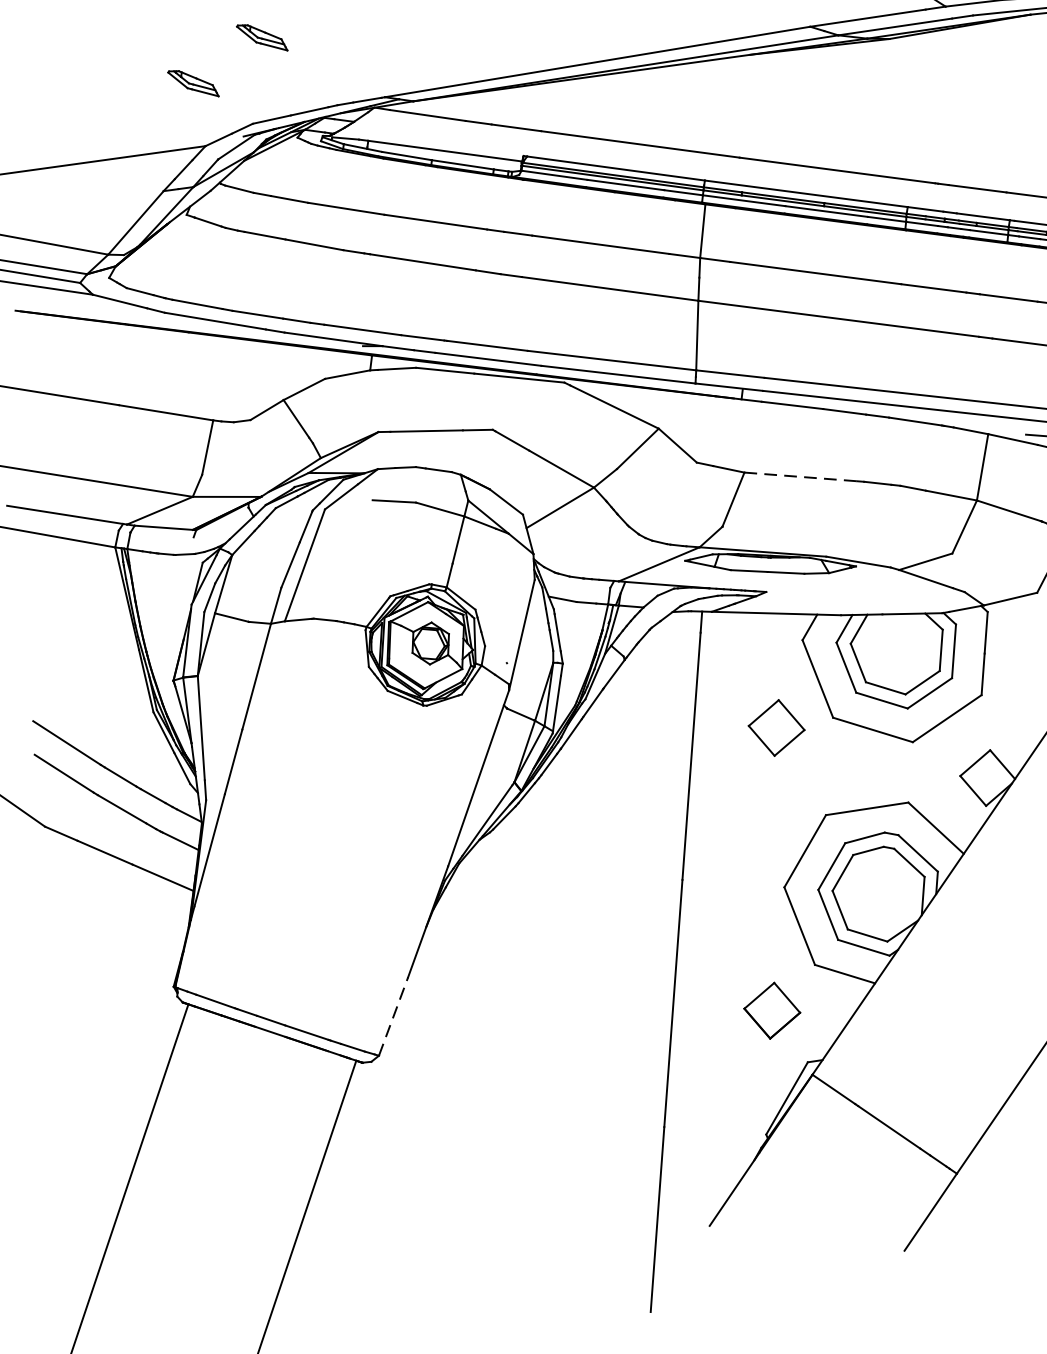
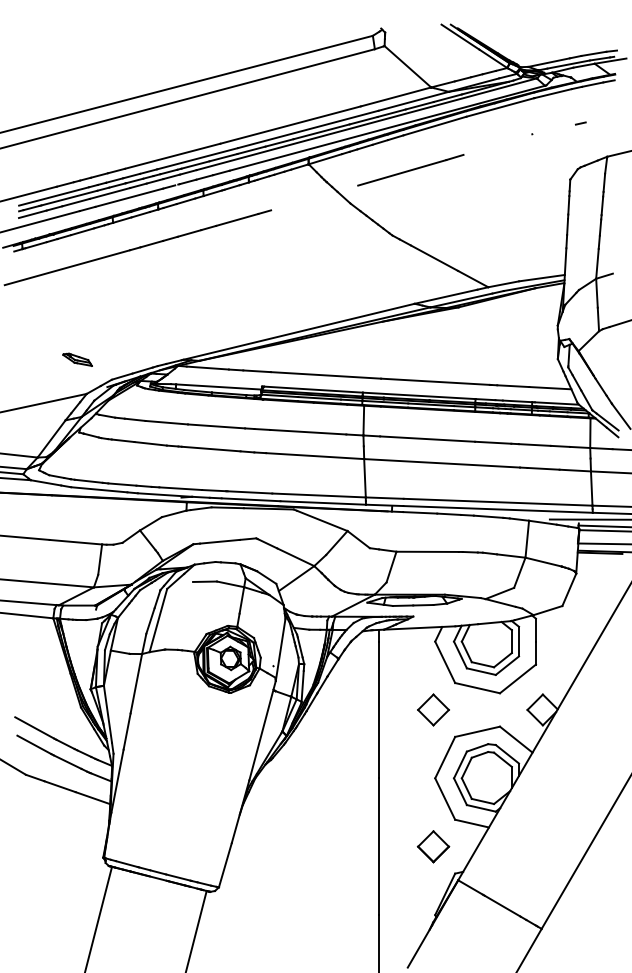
part: (262, 36) -> (113, 331), removed
line: (802, 476) -> (428, 551), dashed -> solid
part: (776, 727) -> (433, 709), moved
line: (393, 1015) -> (225, 864), dashed -> solid

